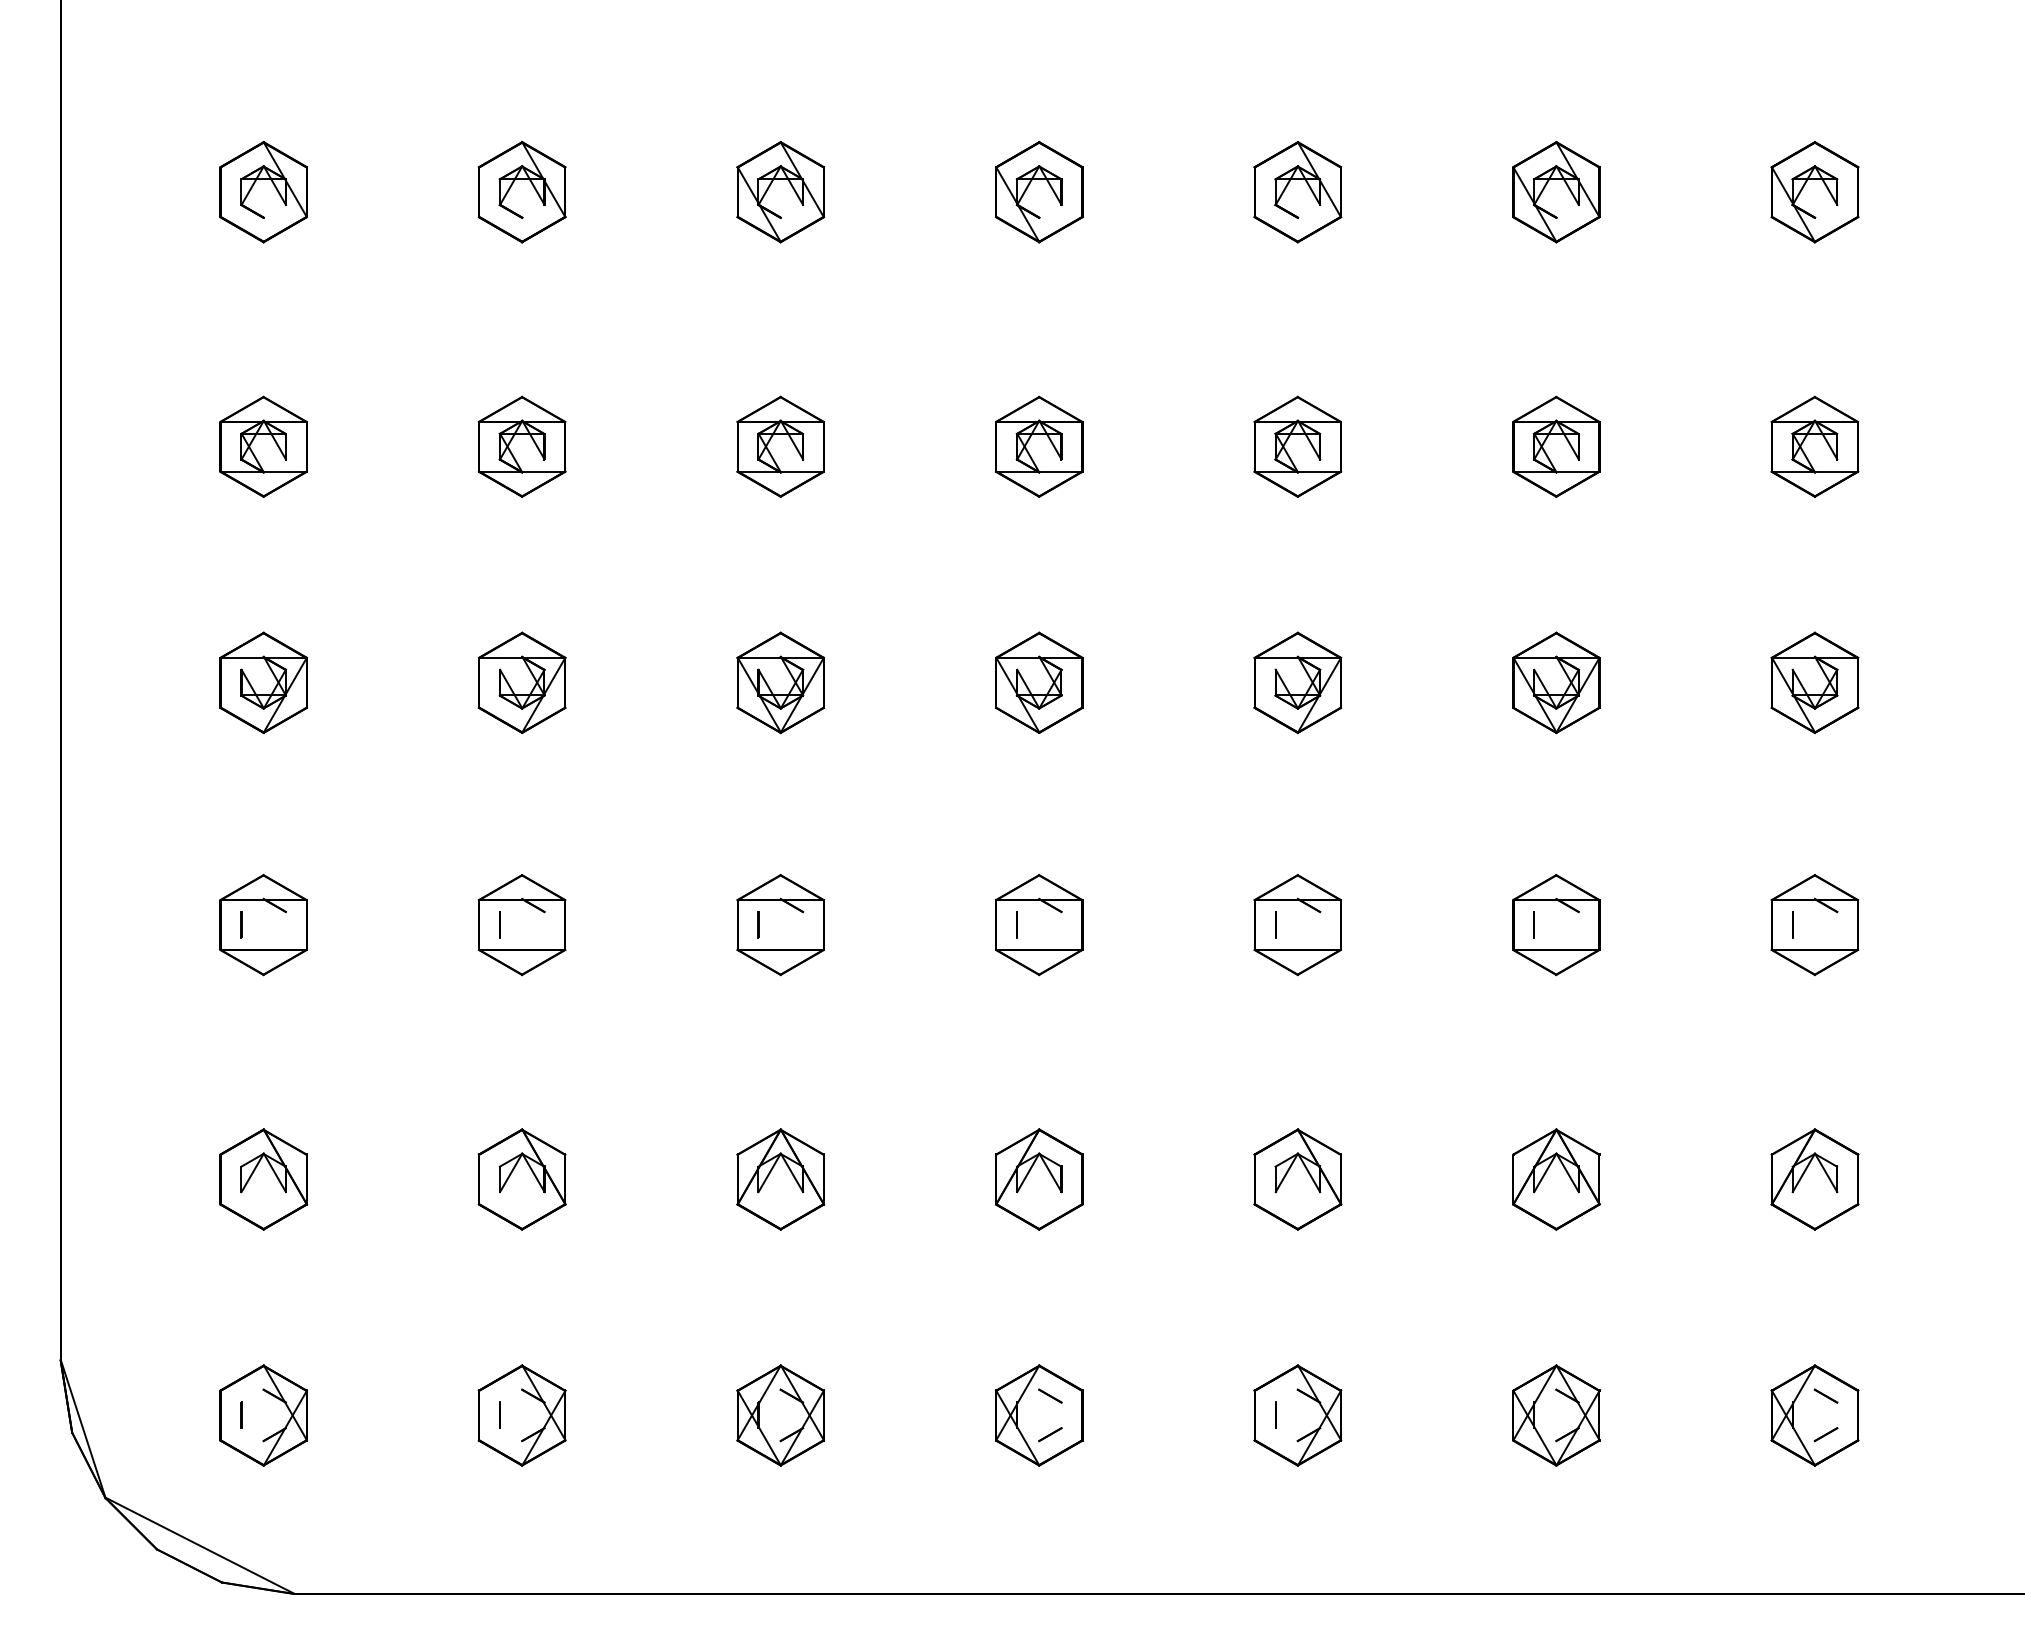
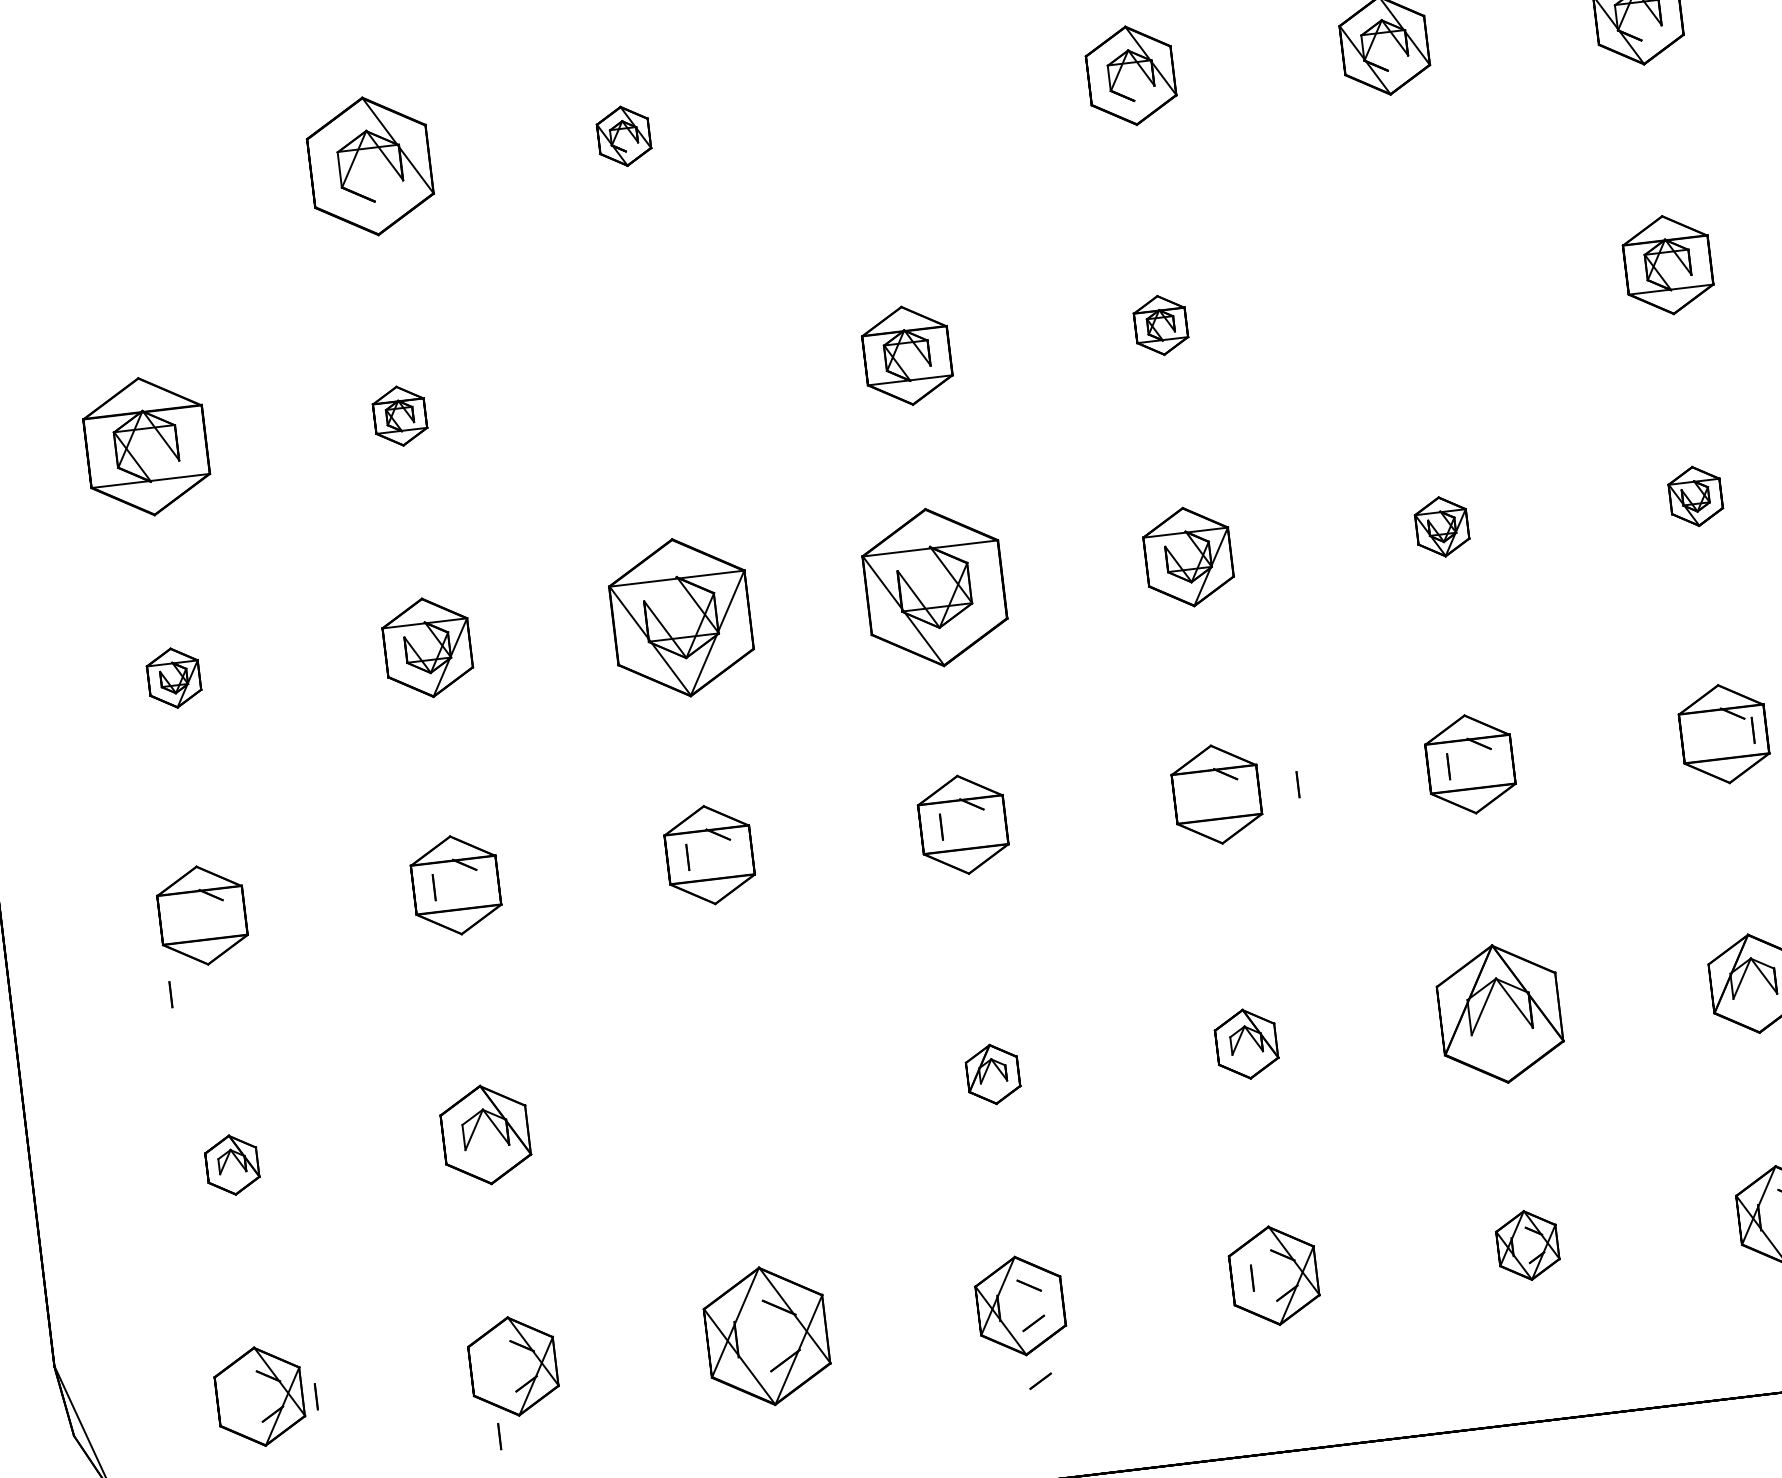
part: (263, 192) -> (116, 197), removed
part: (521, 192) -> (369, 166), size x1.4
part: (780, 192) -> (623, 136), size x0.6
part: (1039, 192) -> (877, 106), removed
part: (263, 446) -> (146, 446), size x1.4
part: (521, 446) -> (399, 416), size x0.6
part: (780, 446) -> (653, 385), removed
part: (1297, 446) -> (1160, 325), size x0.6
part: (1556, 446) -> (1414, 294), removed
part: (263, 682) -> (173, 677), size x0.6
part: (780, 682) -> (681, 617), size x1.6
part: (1039, 682) -> (935, 586), size x1.6
part: (1556, 682) -> (1442, 526), size x0.6
part: (1814, 682) -> (1695, 496), size x0.6
line: (241, 924) -> (170, 994), moved
line: (1275, 924) -> (1297, 784), moved
line: (1792, 924) -> (1752, 730), moved
part: (263, 1179) -> (232, 1165), size x0.6
part: (780, 1179) -> (739, 1104), removed
part: (1039, 1179) -> (993, 1074), size x0.6
part: (1297, 1179) -> (1246, 1044), size x0.7
part: (1556, 1179) -> (1500, 1013), size x1.4
line: (241, 1414) -> (316, 1395), moved
line: (499, 1414) -> (499, 1435), moved
part: (780, 1415) -> (766, 1336), size x1.4
part: (1556, 1415) -> (1527, 1245), size x0.7
line: (1050, 1493) -> (1040, 1381), added

